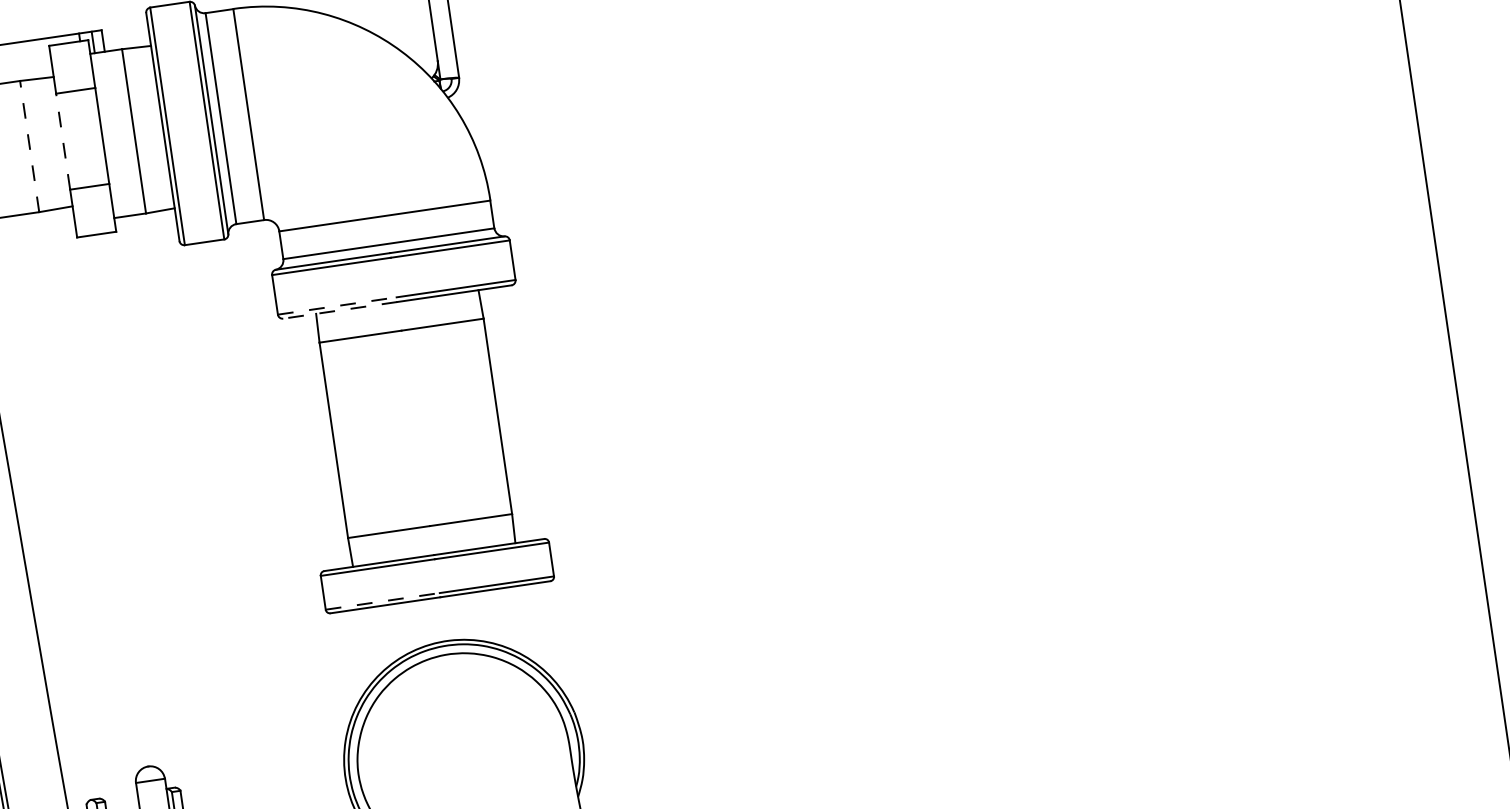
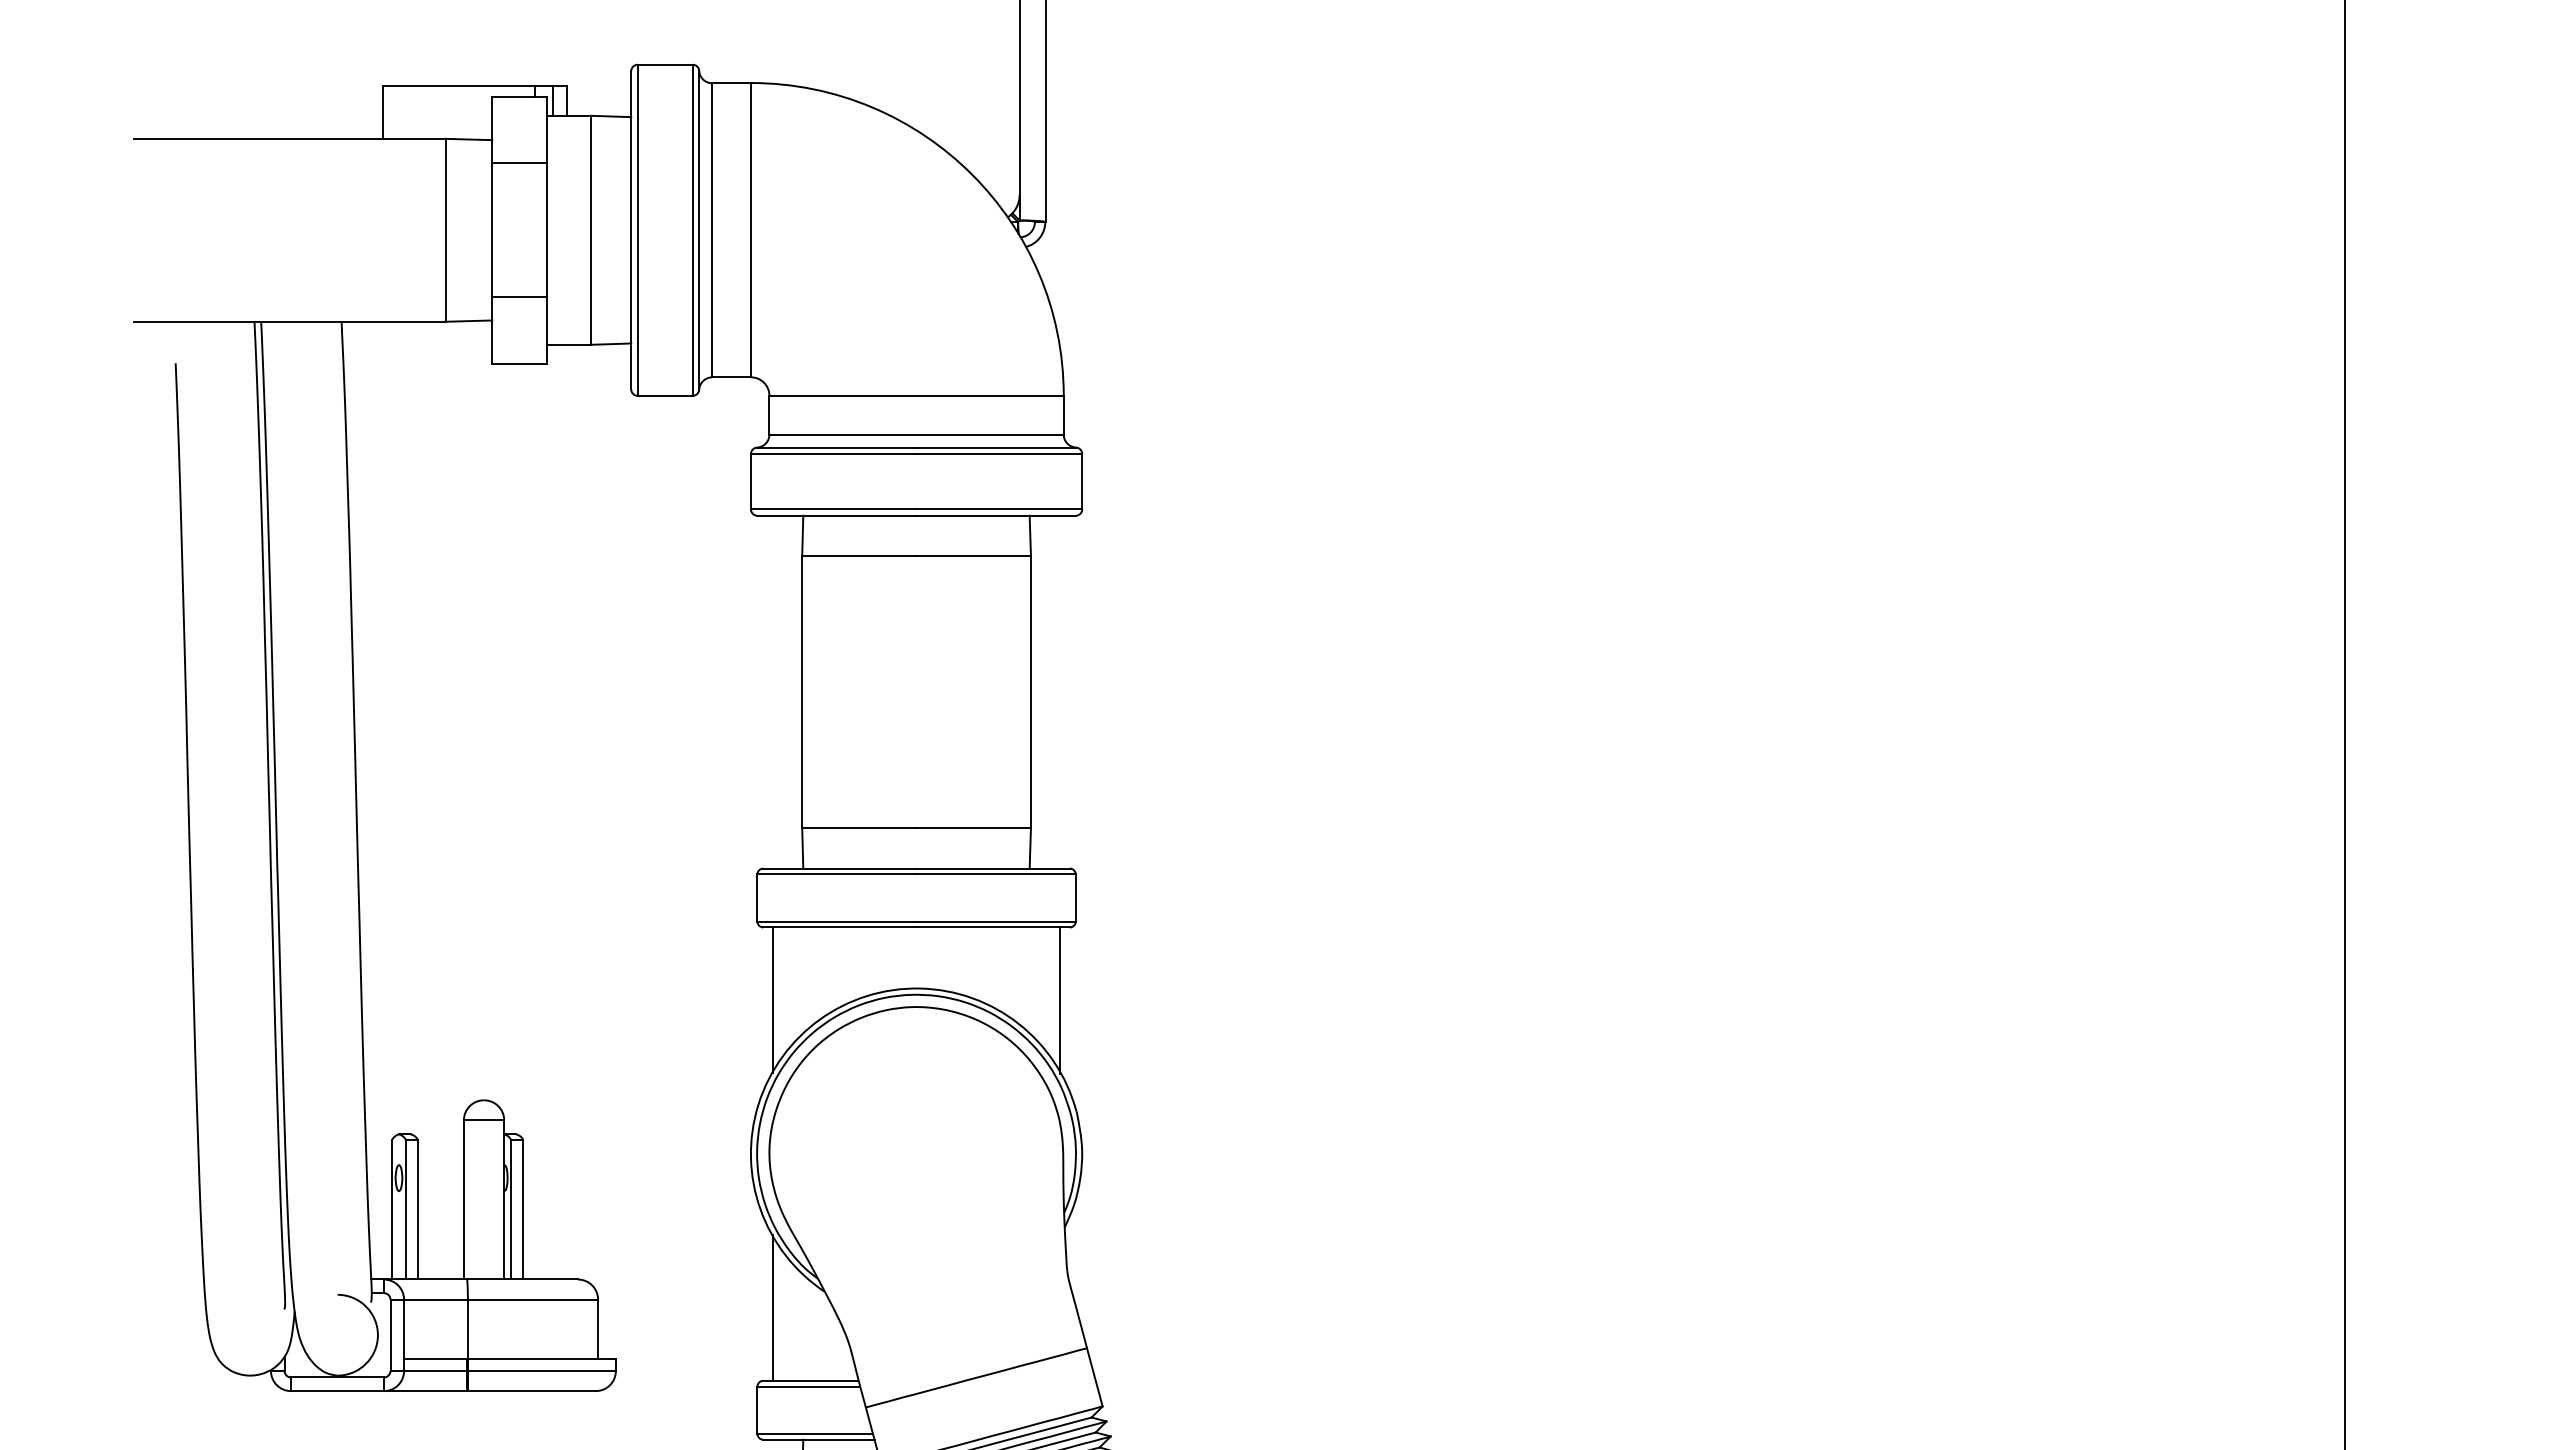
line: (63, 141) -> (492, 230), dashed -> solid
line: (29, 145) -> (445, 229), dashed -> solid
line: (337, 306) -> (833, 509), dashed -> solid
line: (339, 310) -> (836, 515), dashed -> solid
line: (382, 601) -> (836, 921), dashed -> solid
line: (551, 634) -> (1060, 1000), added
line: (344, 664) -> (772, 1000), added

